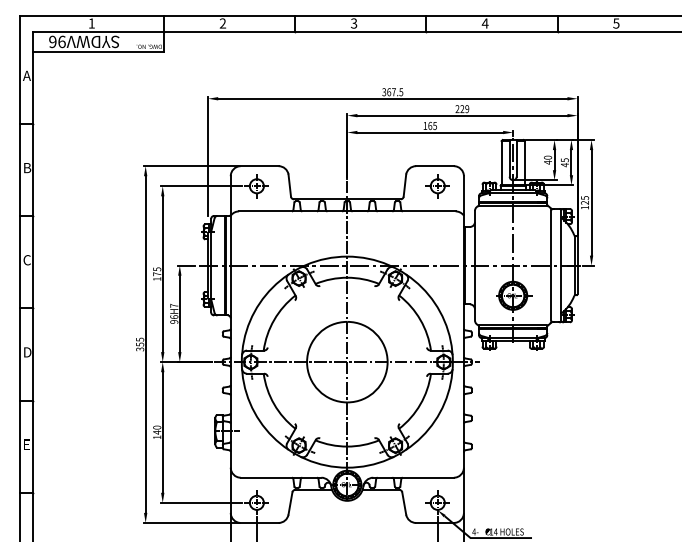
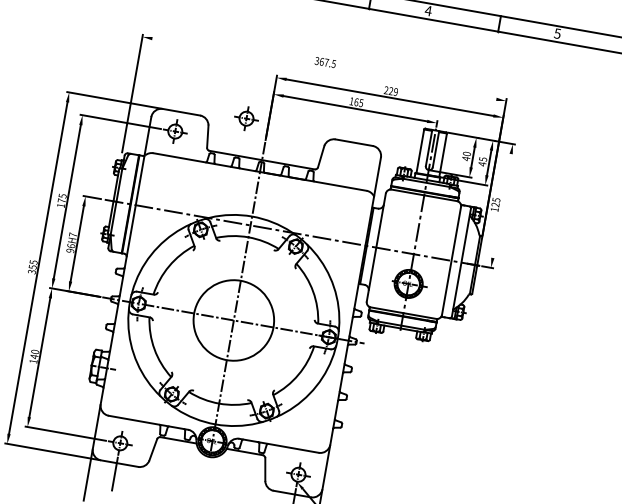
line: (392, 98) -> (324, 68), removed
part: (437, 186) -> (246, 118), moved
line: (591, 202) -> (502, 205), removed

